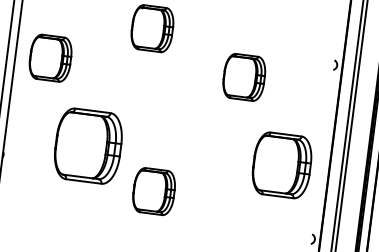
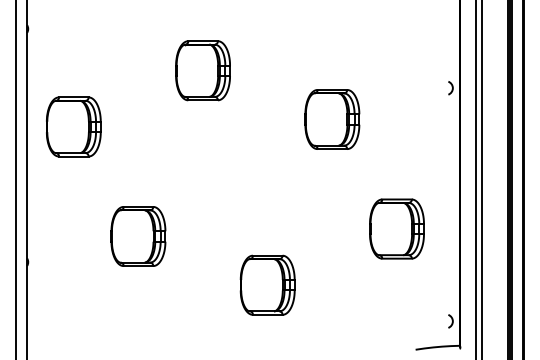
part: (88, 146) -> (138, 236), size x0.62
part: (281, 164) -> (396, 228), size x0.71
part: (153, 191) -> (267, 284), moved

